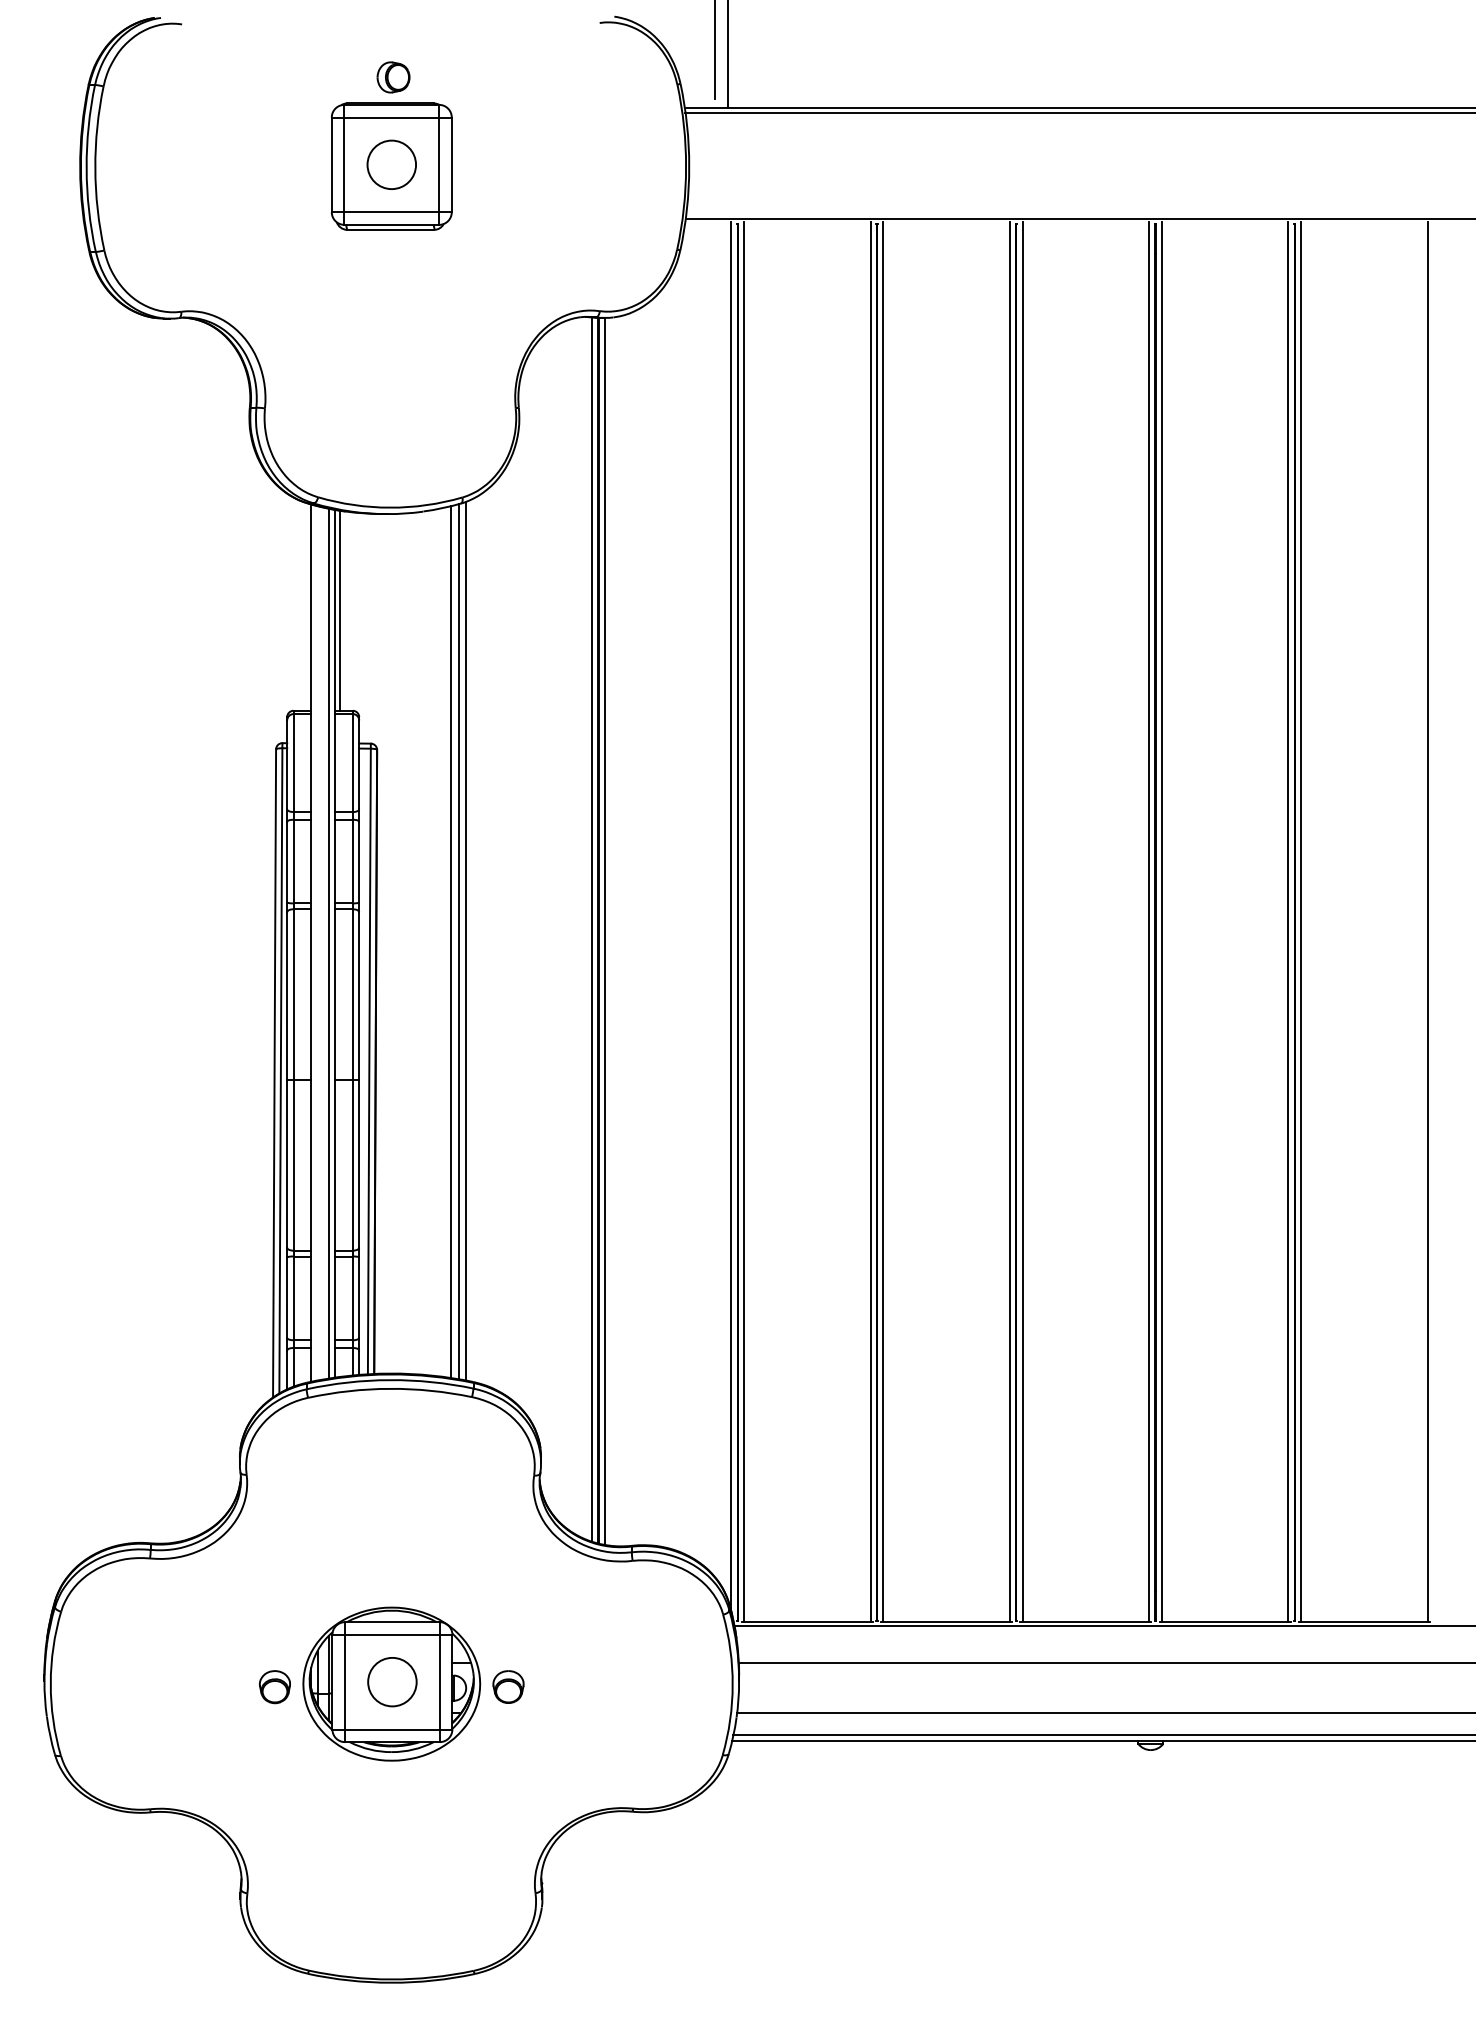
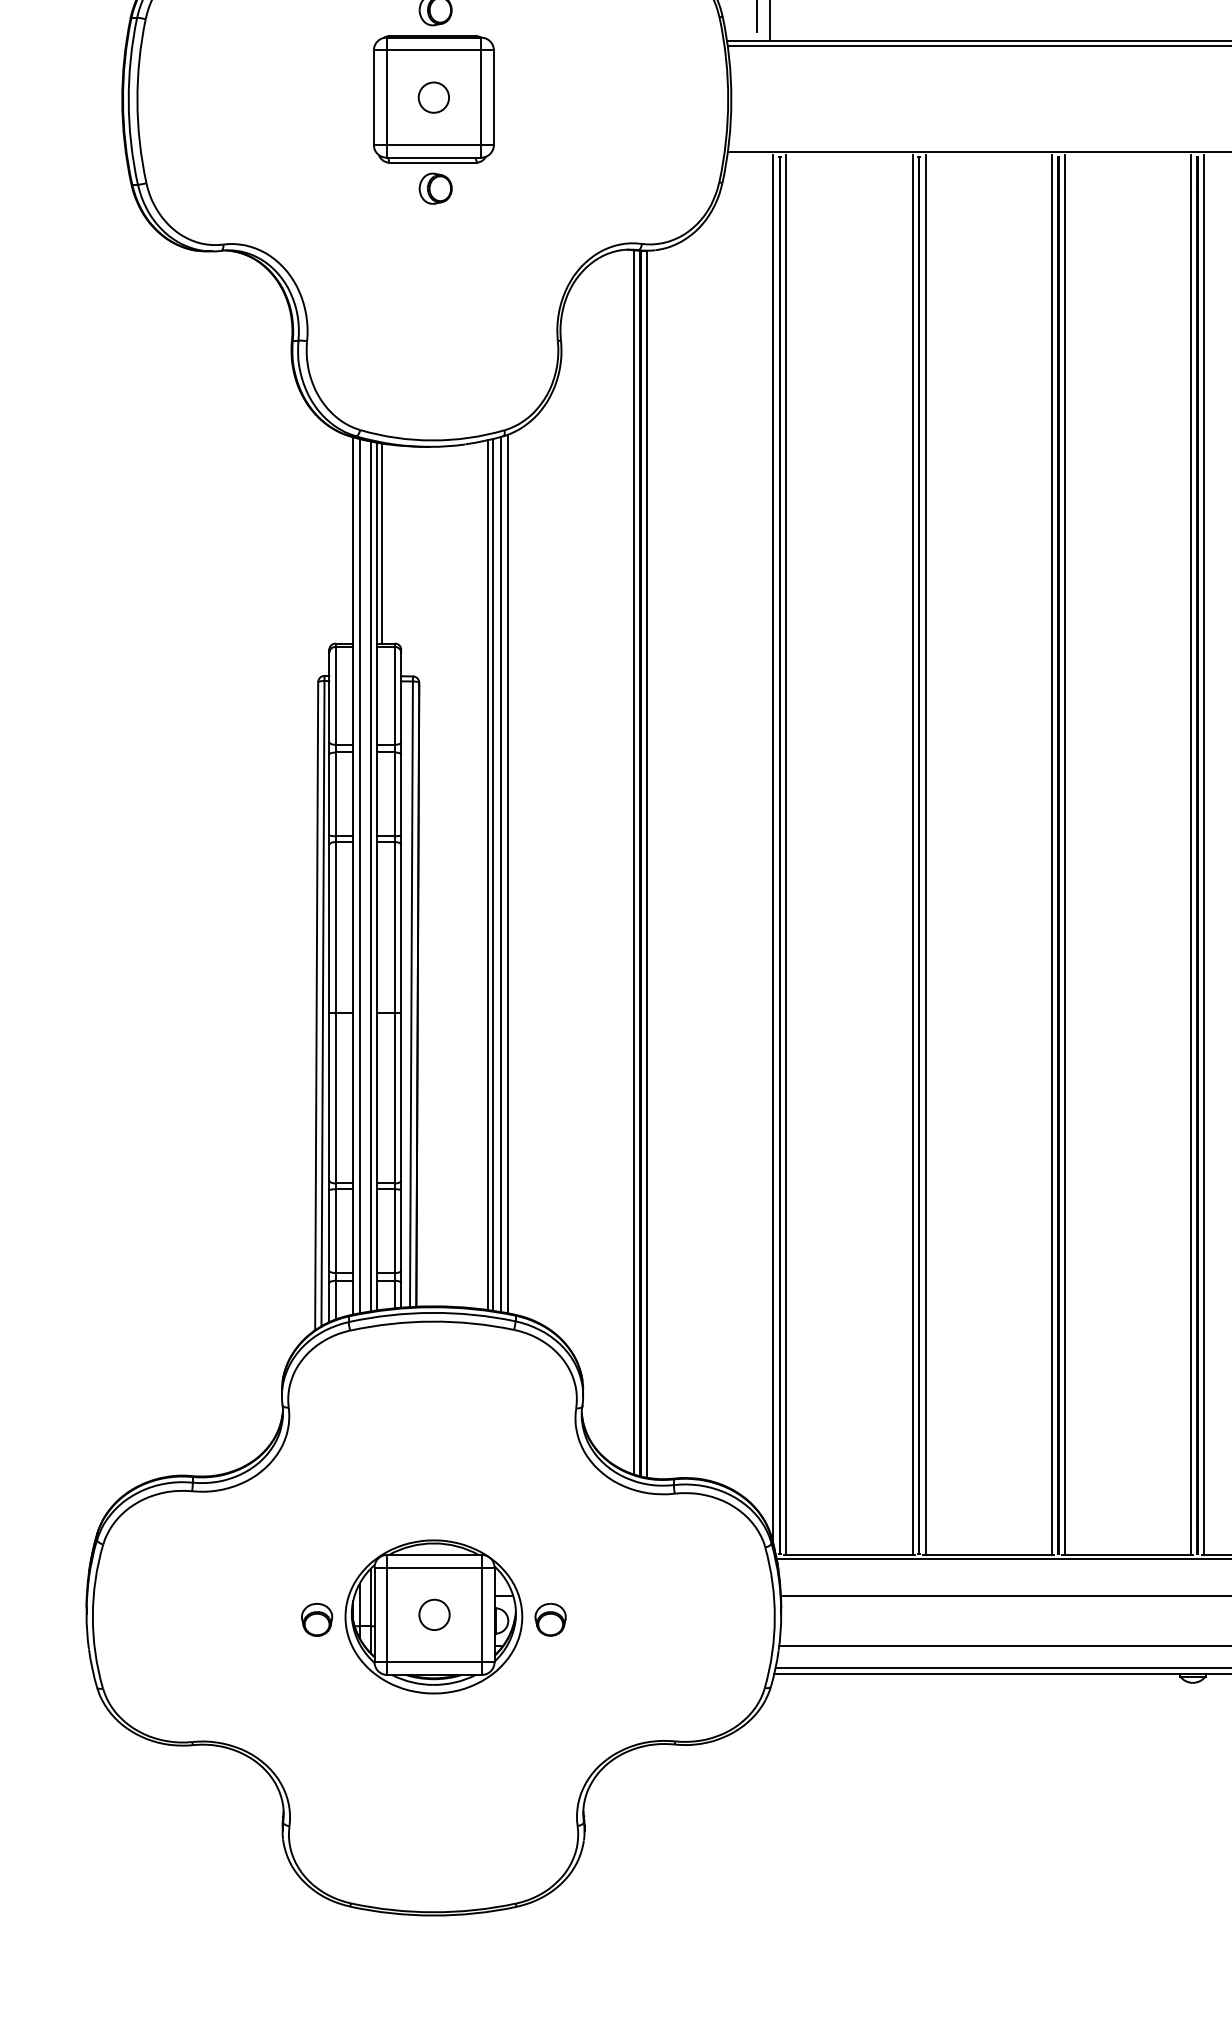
circle: (391, 164) -> (433, 97), size x0.62
part: (393, 255) -> (435, 188), added
line: (445, 942) -> (487, 875), added
line: (317, 943) -> (359, 876), added
circle: (392, 1681) -> (434, 1614), size x0.62

